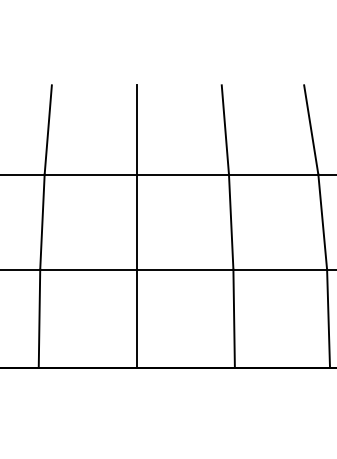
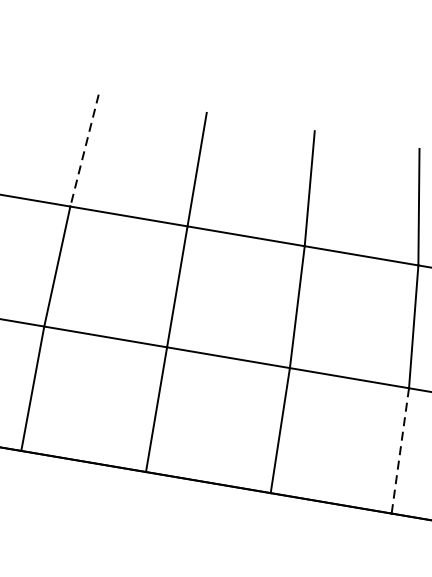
line: (48, 129) -> (84, 150), solid -> dashed
line: (328, 319) -> (400, 451), solid -> dashed

